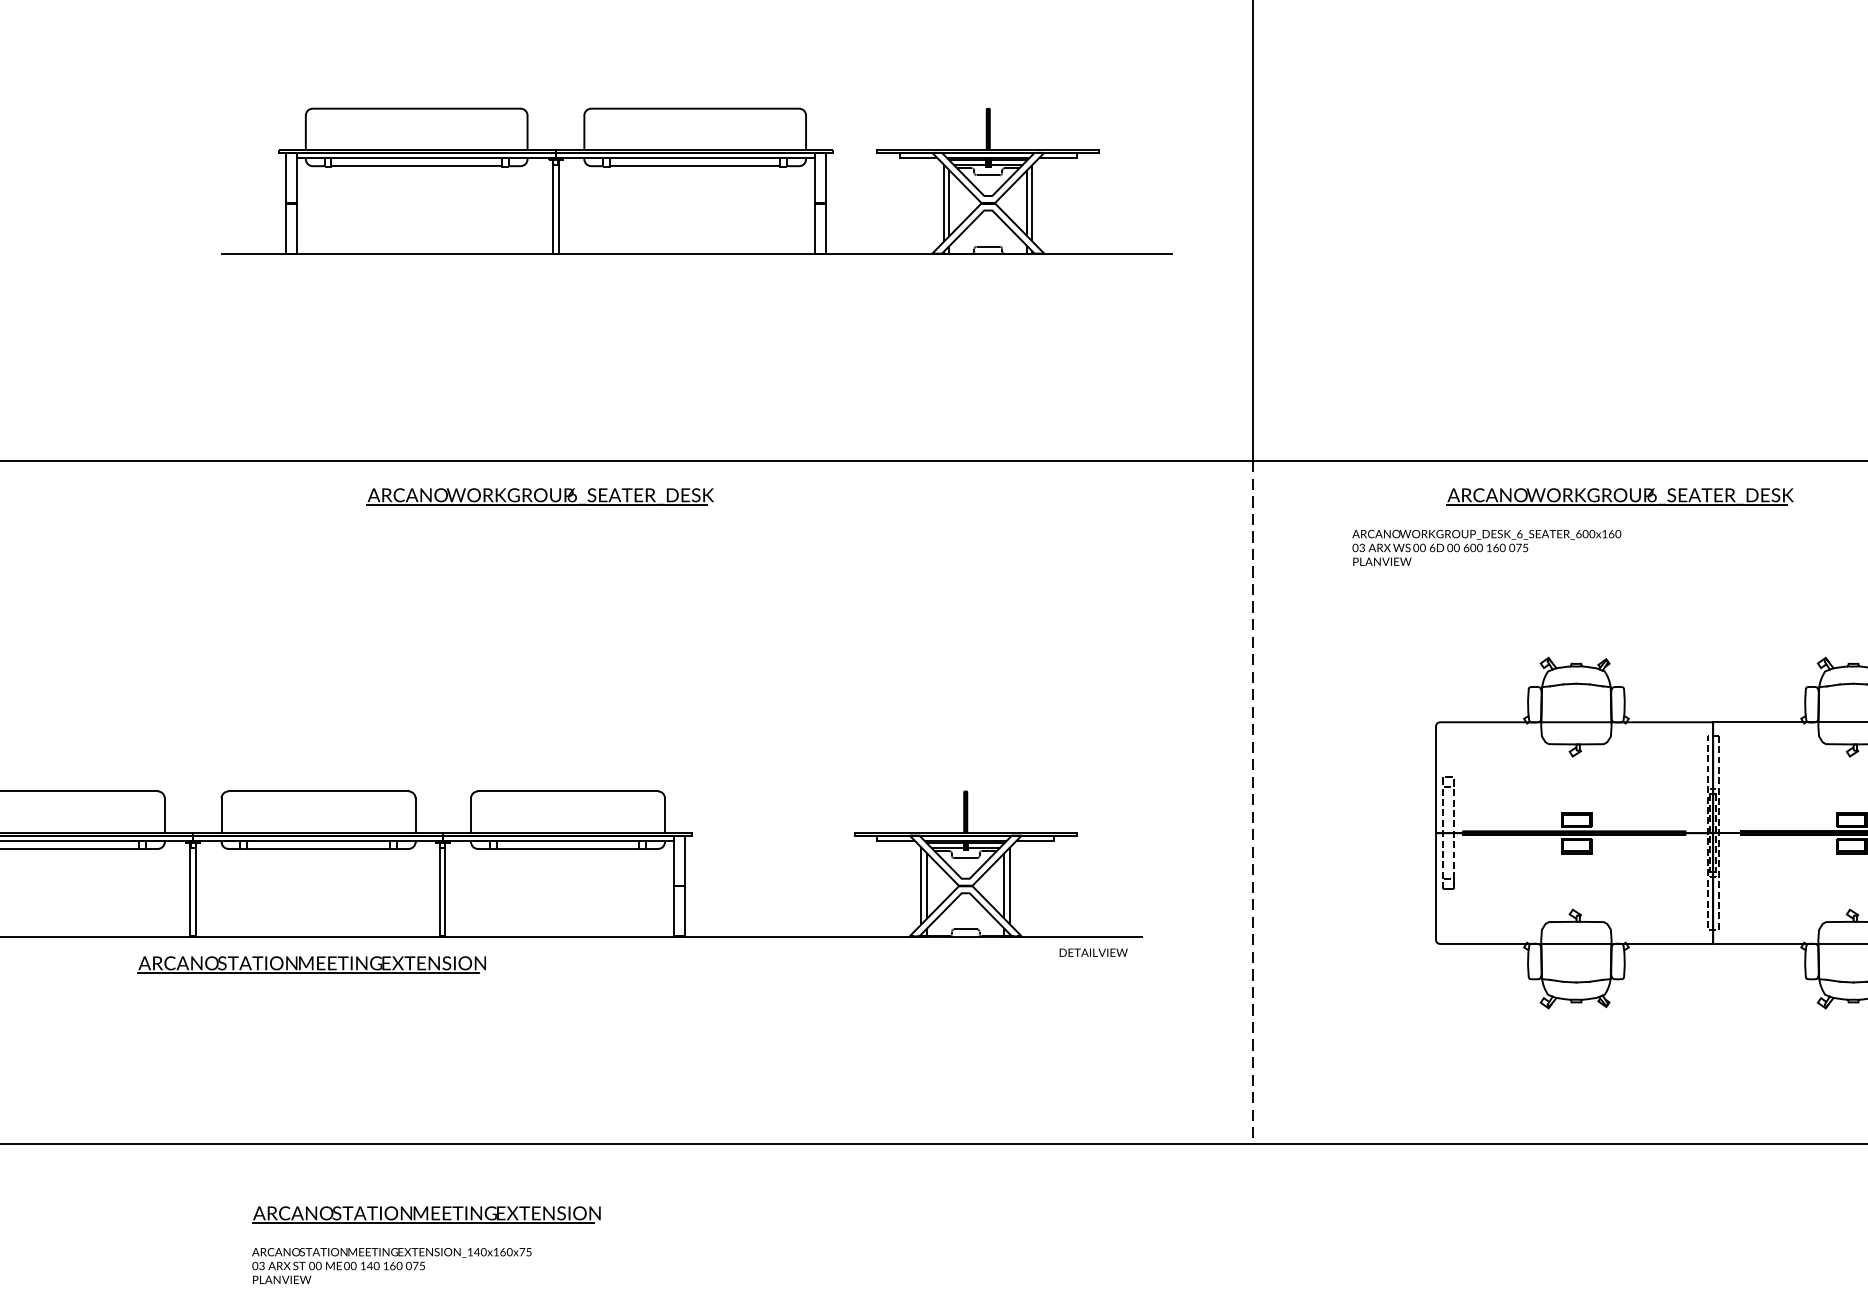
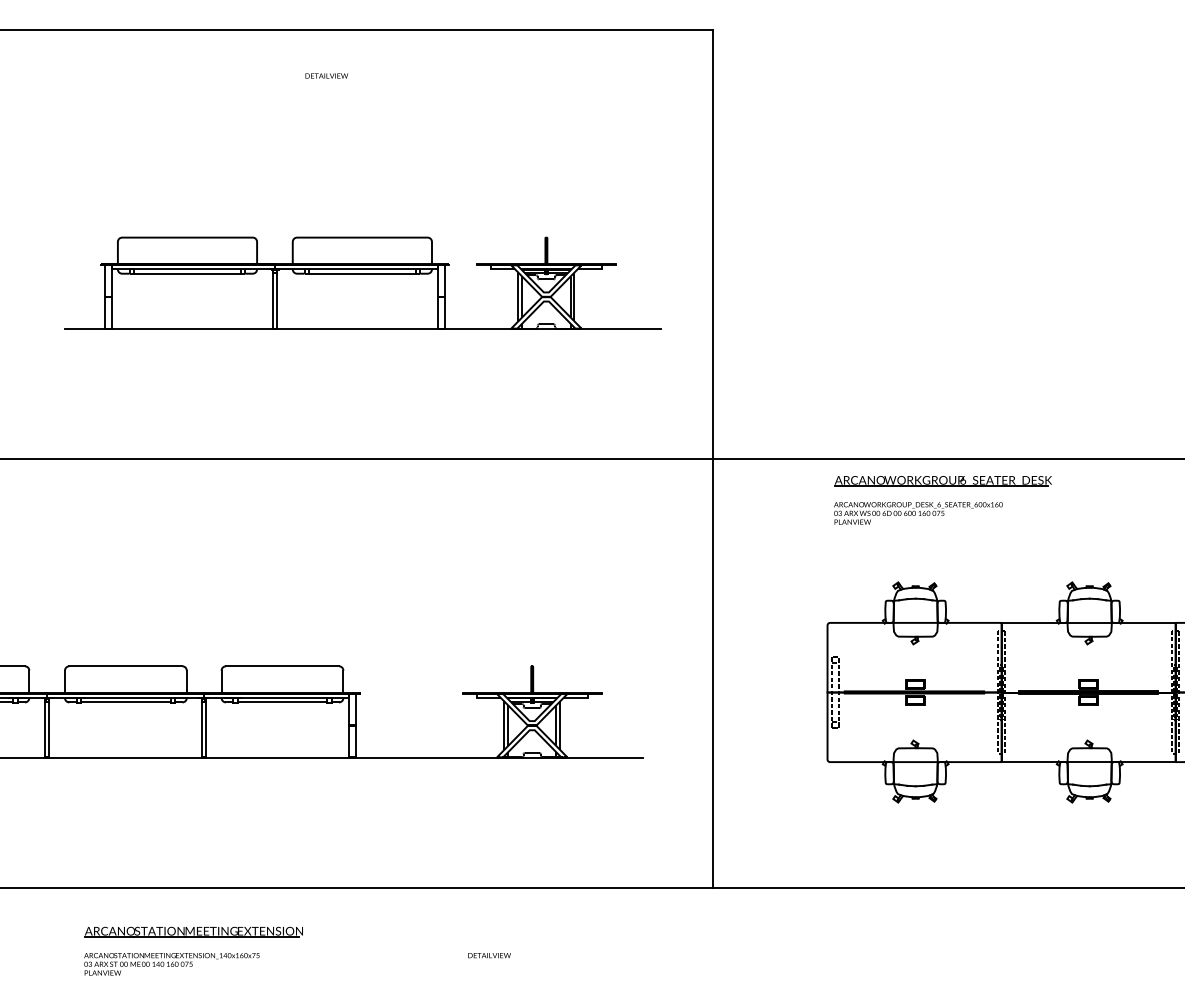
part: (539, 497) -> (264, 481), removed
text: (1486, 548) -> (918, 513), moved
line: (1252, 802) -> (712, 673), dashed -> solid
text: (1093, 952) -> (489, 955), moved
part: (311, 963) -> (121, 774), removed

